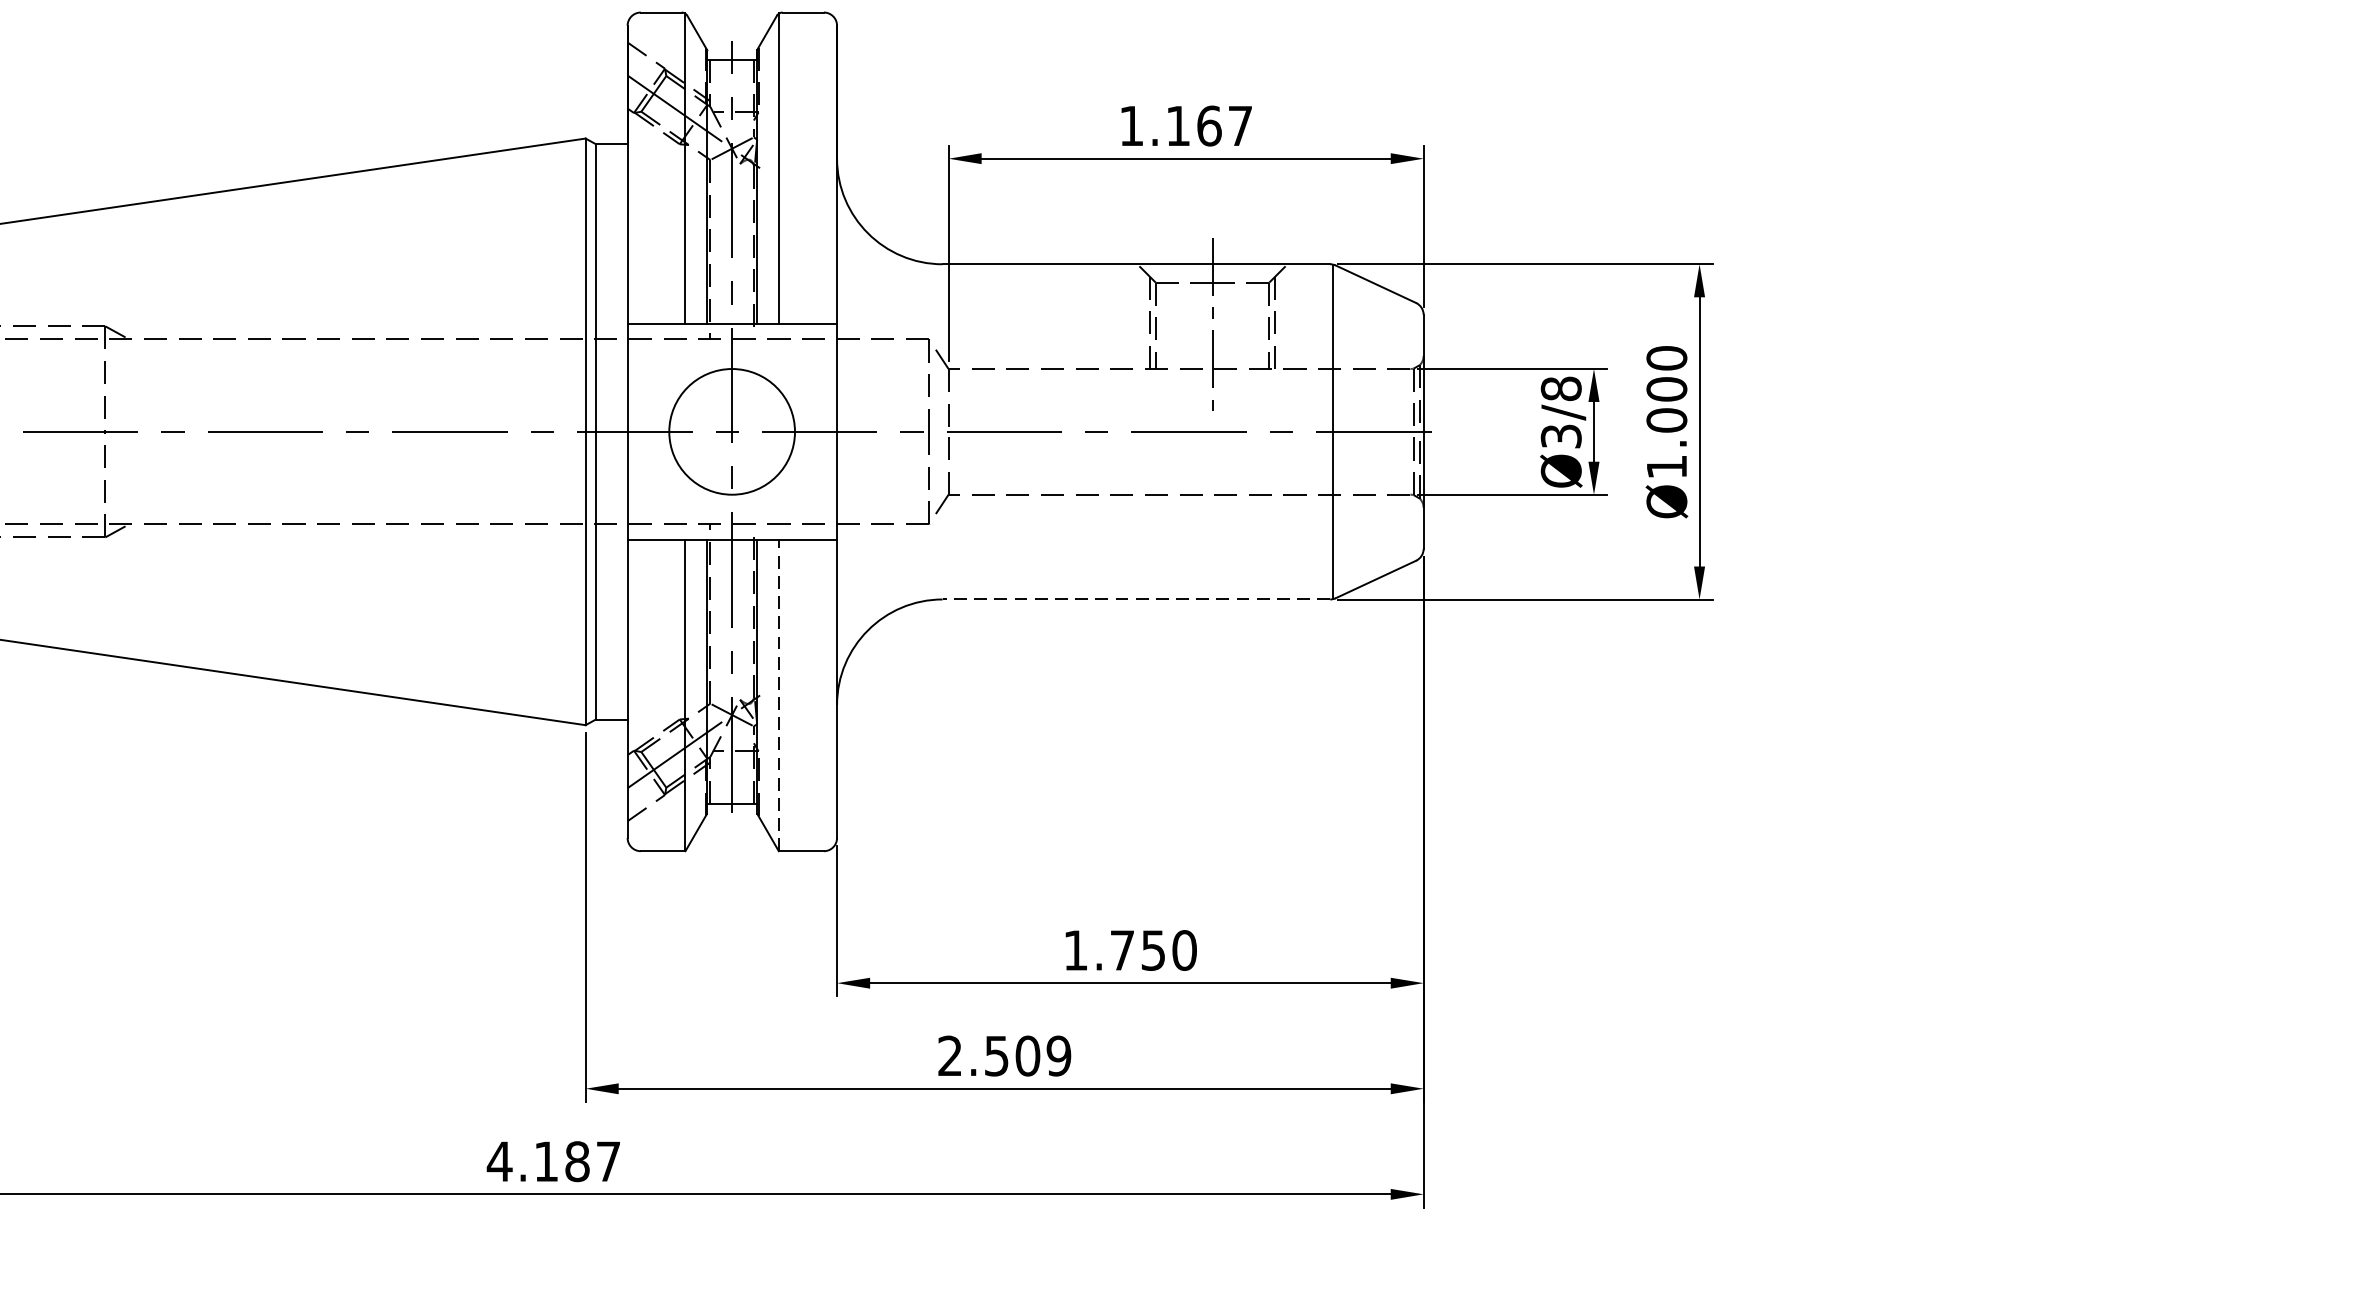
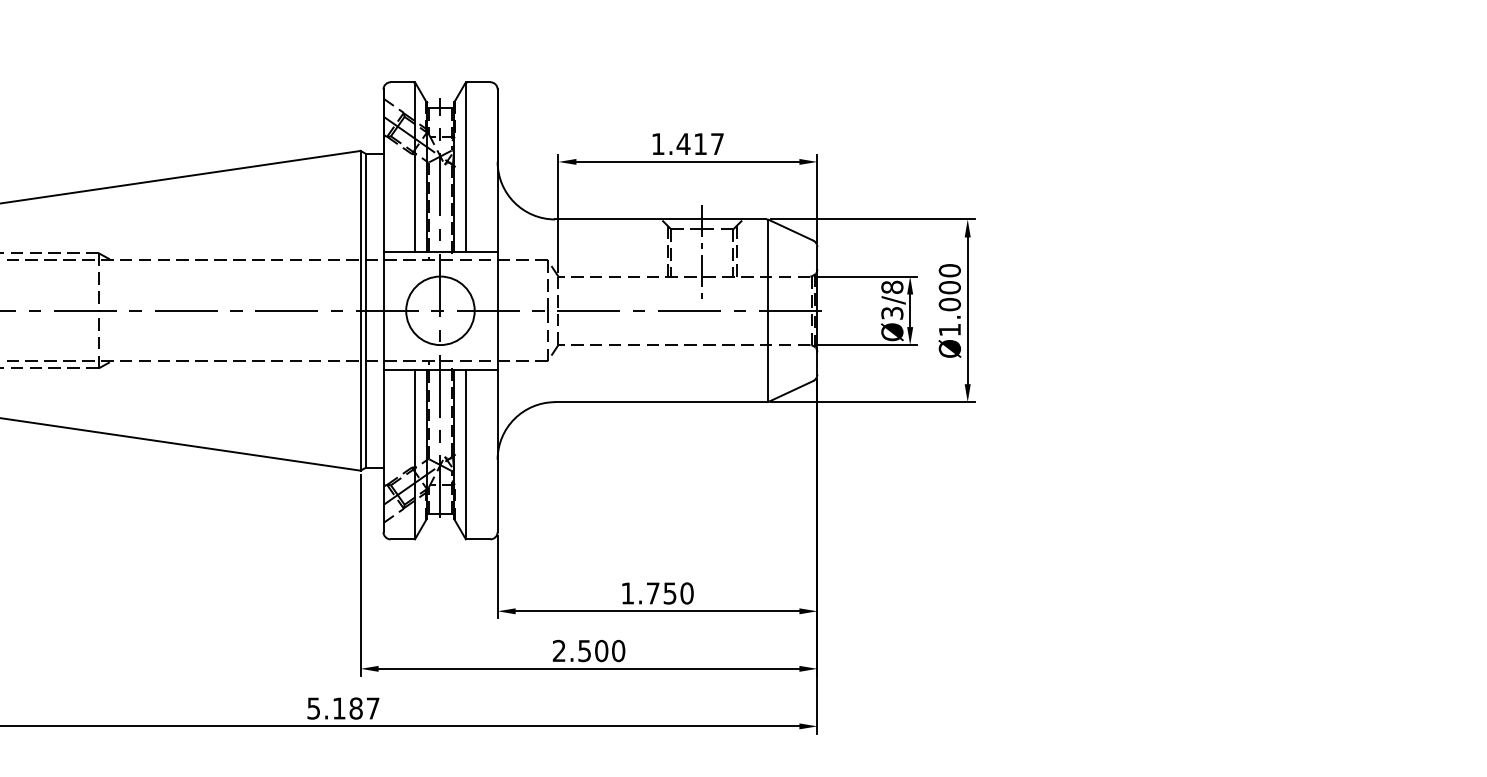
text: (1192, 126) -> (691, 144), 1.167 -> 1.417
line: (1135, 600) -> (660, 402), dashed -> solid
line: (778, 695) -> (465, 454), dashed -> solid
text: (1058, 1056) -> (618, 651), 2.509 -> 2.500
text: (499, 1161) -> (313, 708), 4.187 -> 5.187

